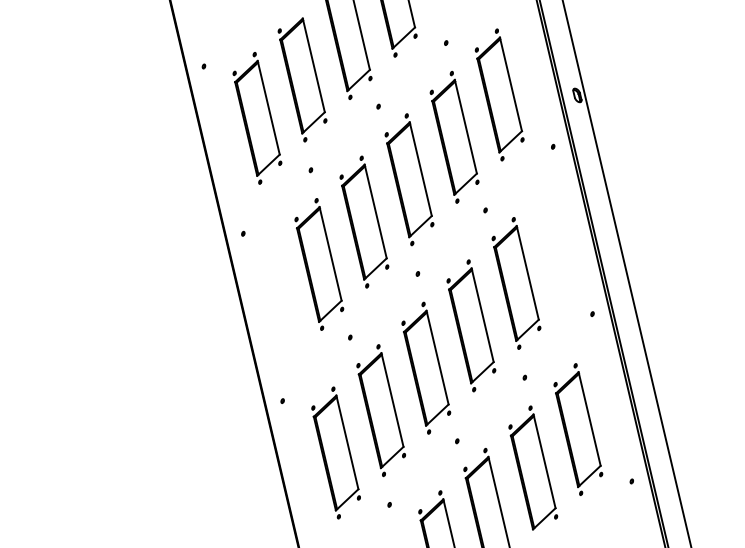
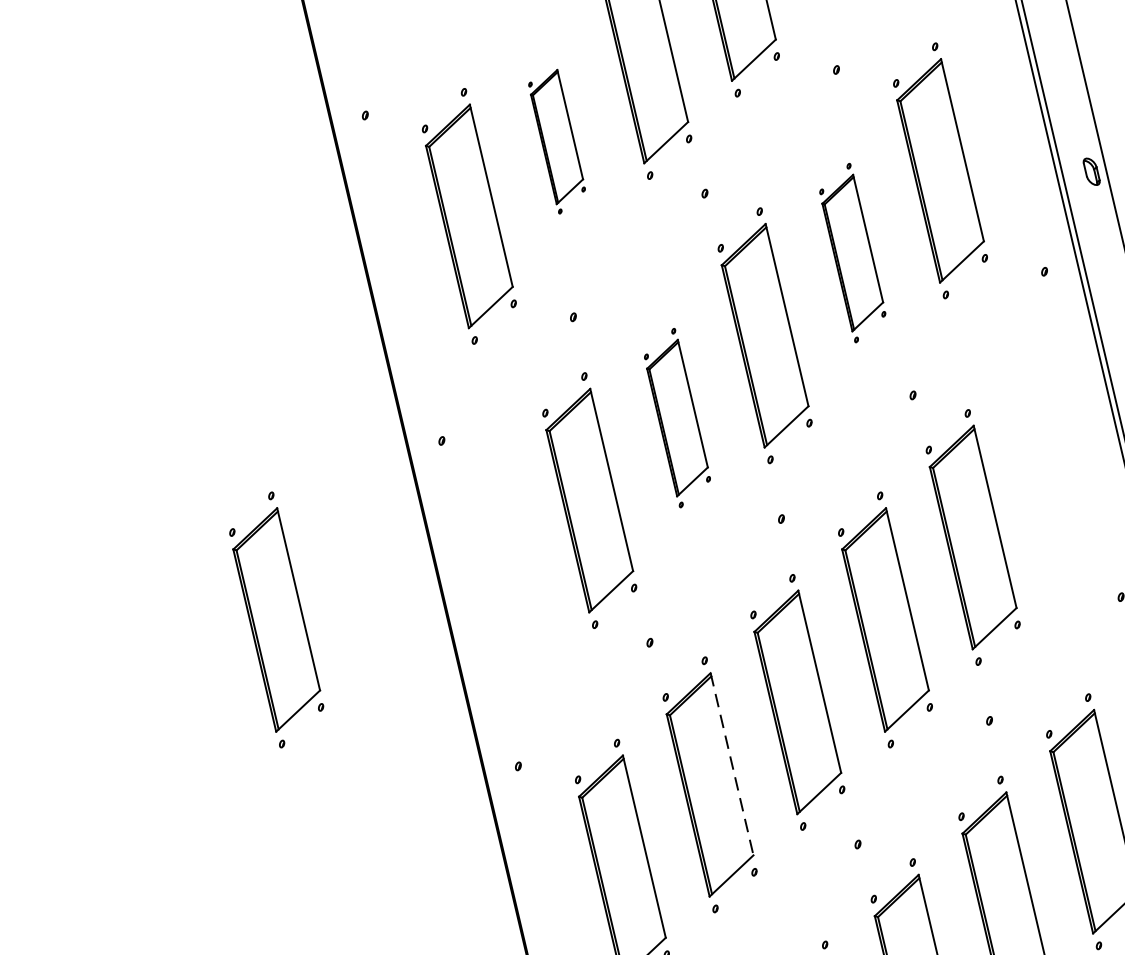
part: (302, 79) -> (556, 140), size x0.6
part: (454, 136) -> (852, 251), size x0.7
part: (364, 221) -> (677, 416), size x0.7
part: (158, 325) -> (276, 619), added
line: (392, 400) -> (732, 765), solid -> dashed

